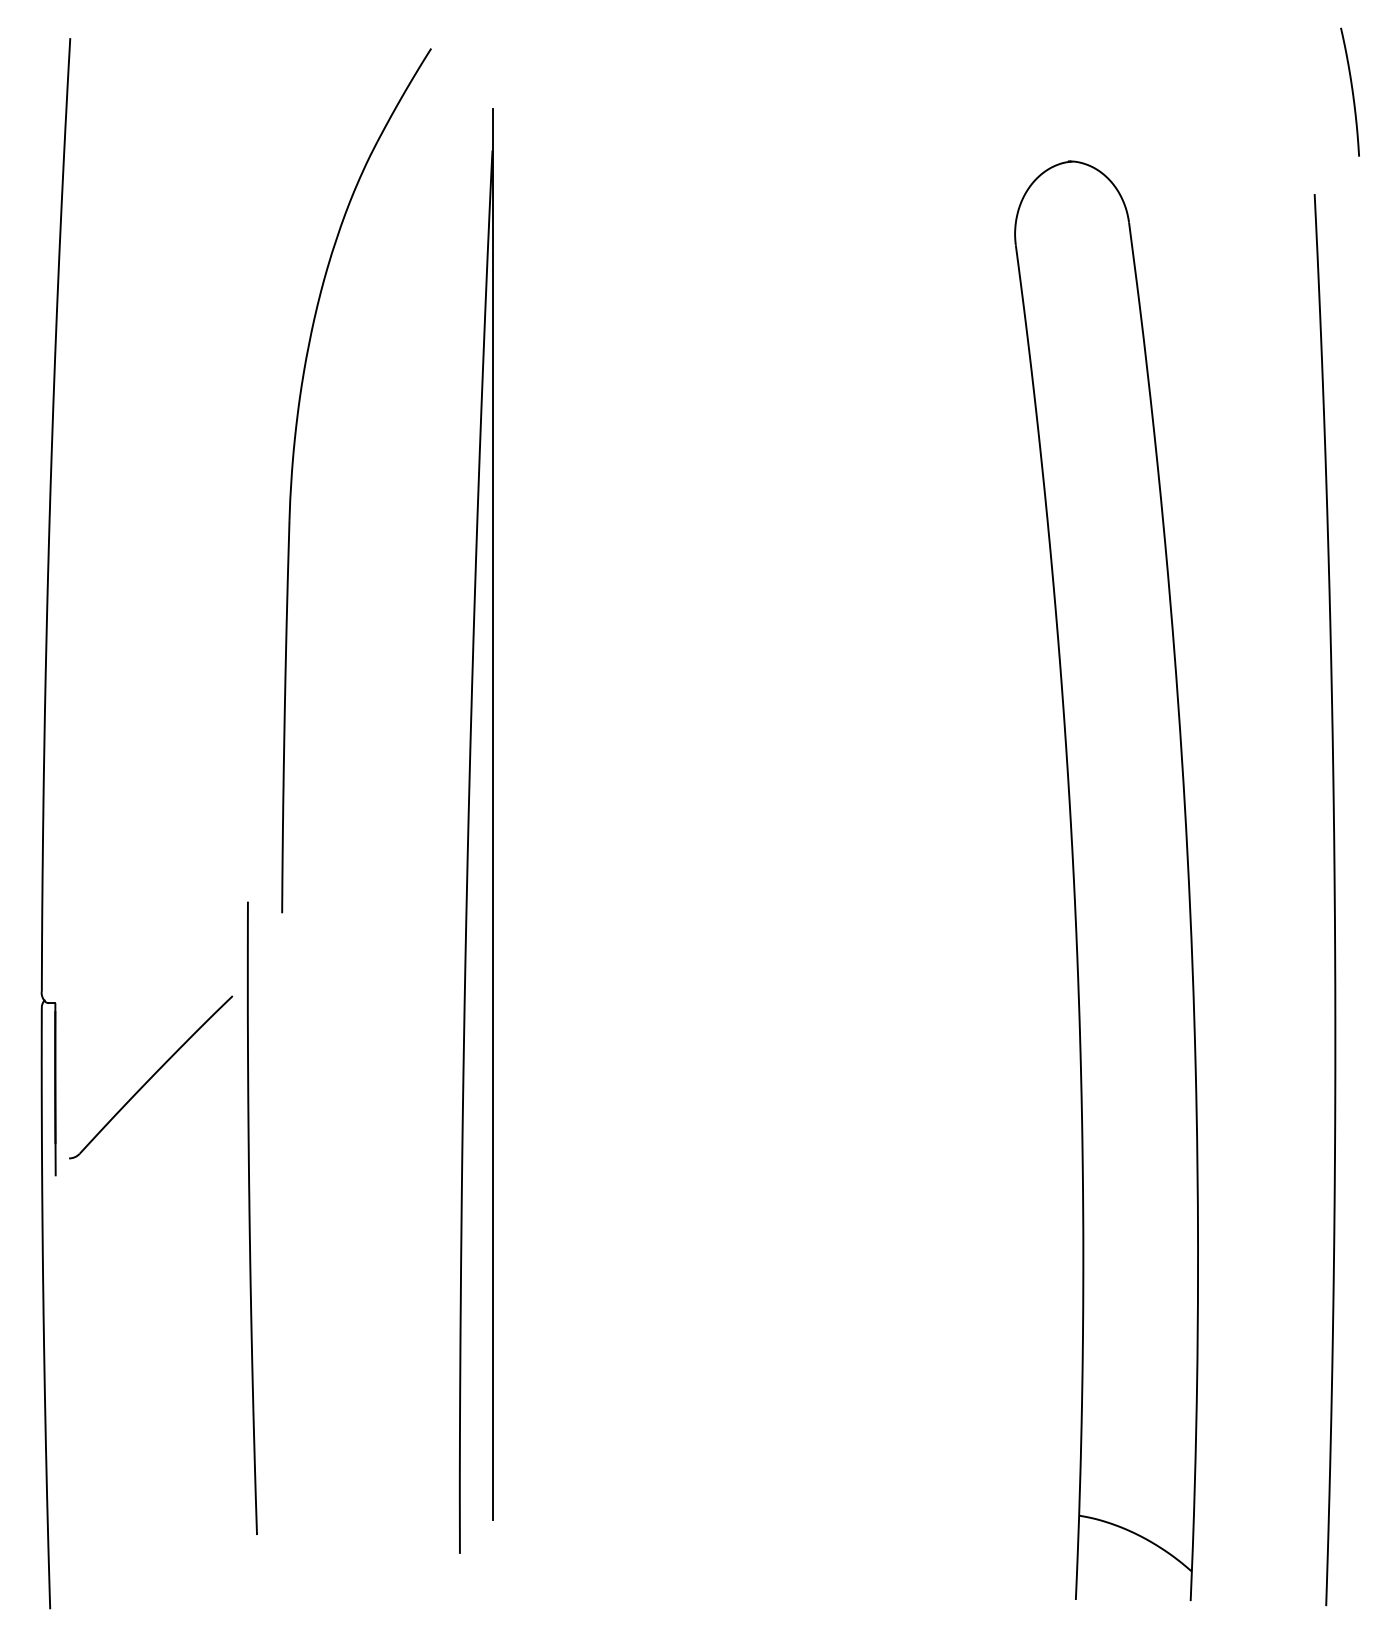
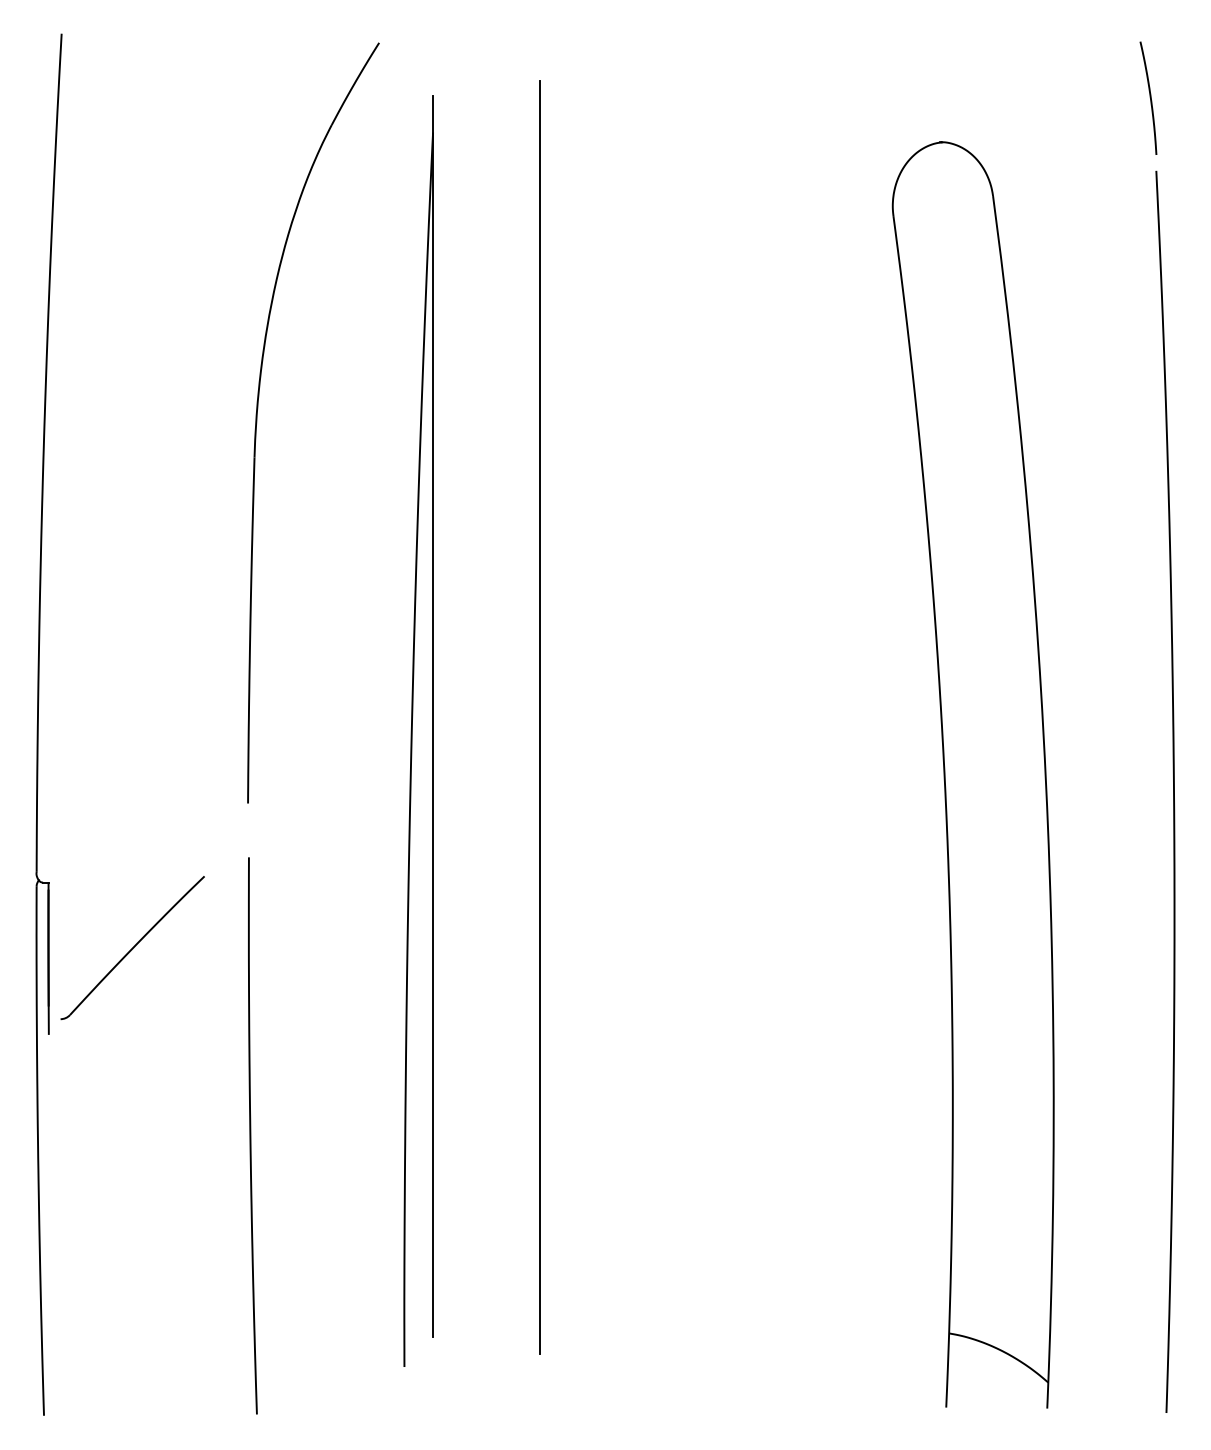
curve: (1351, 91) -> (1149, 97), moved
line: (613, 815) -> (539, 717), added
curve: (250, 1217) -> (251, 1135), moved

